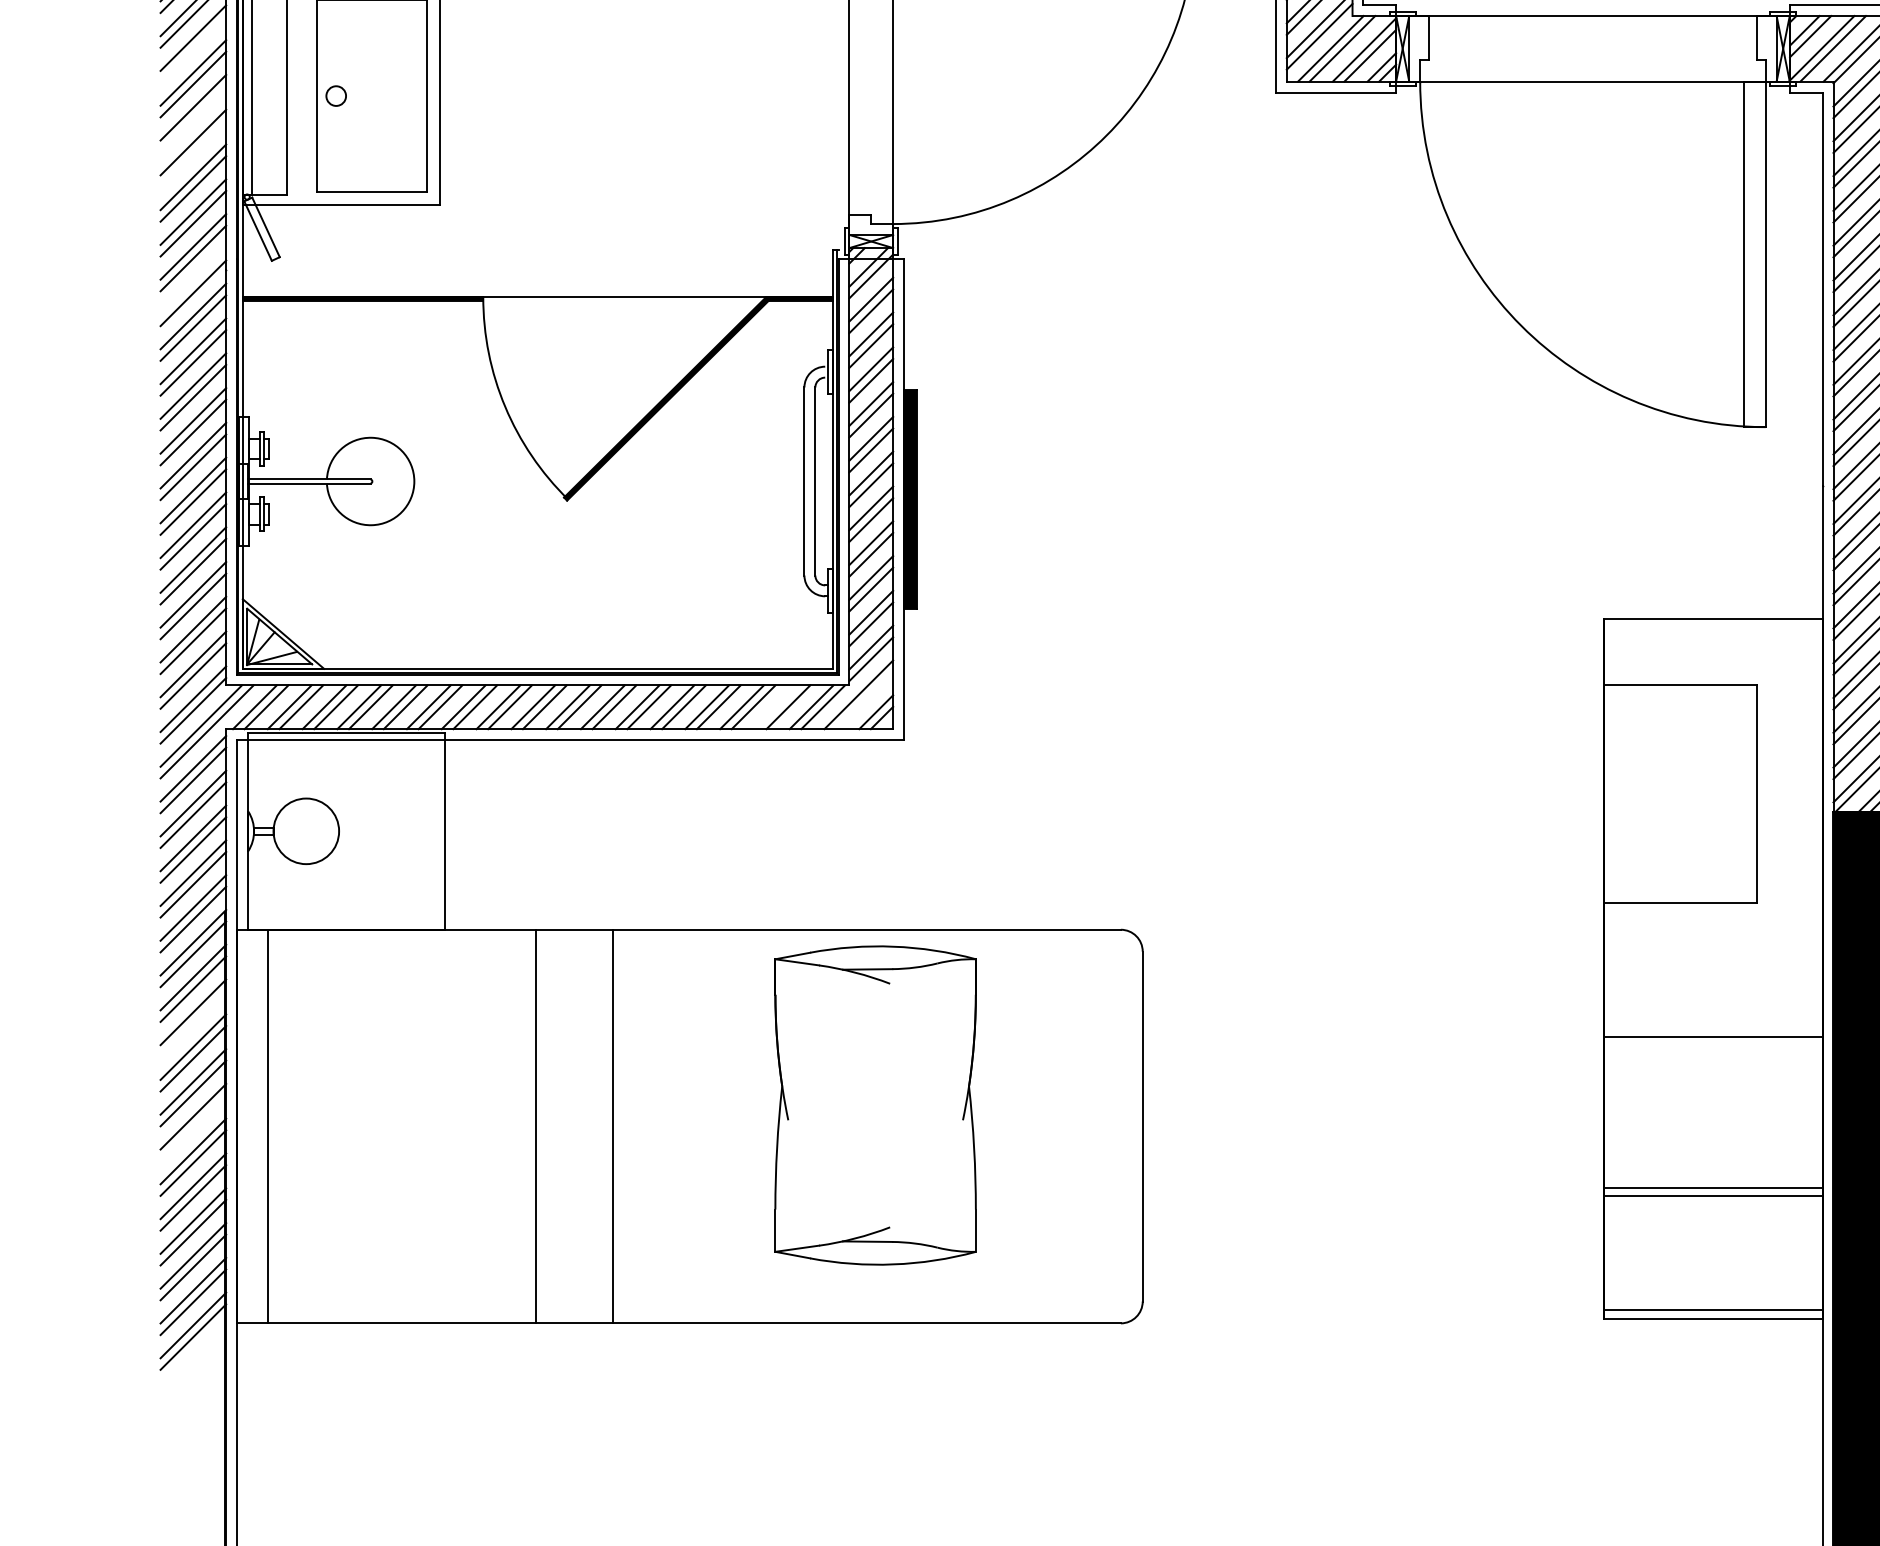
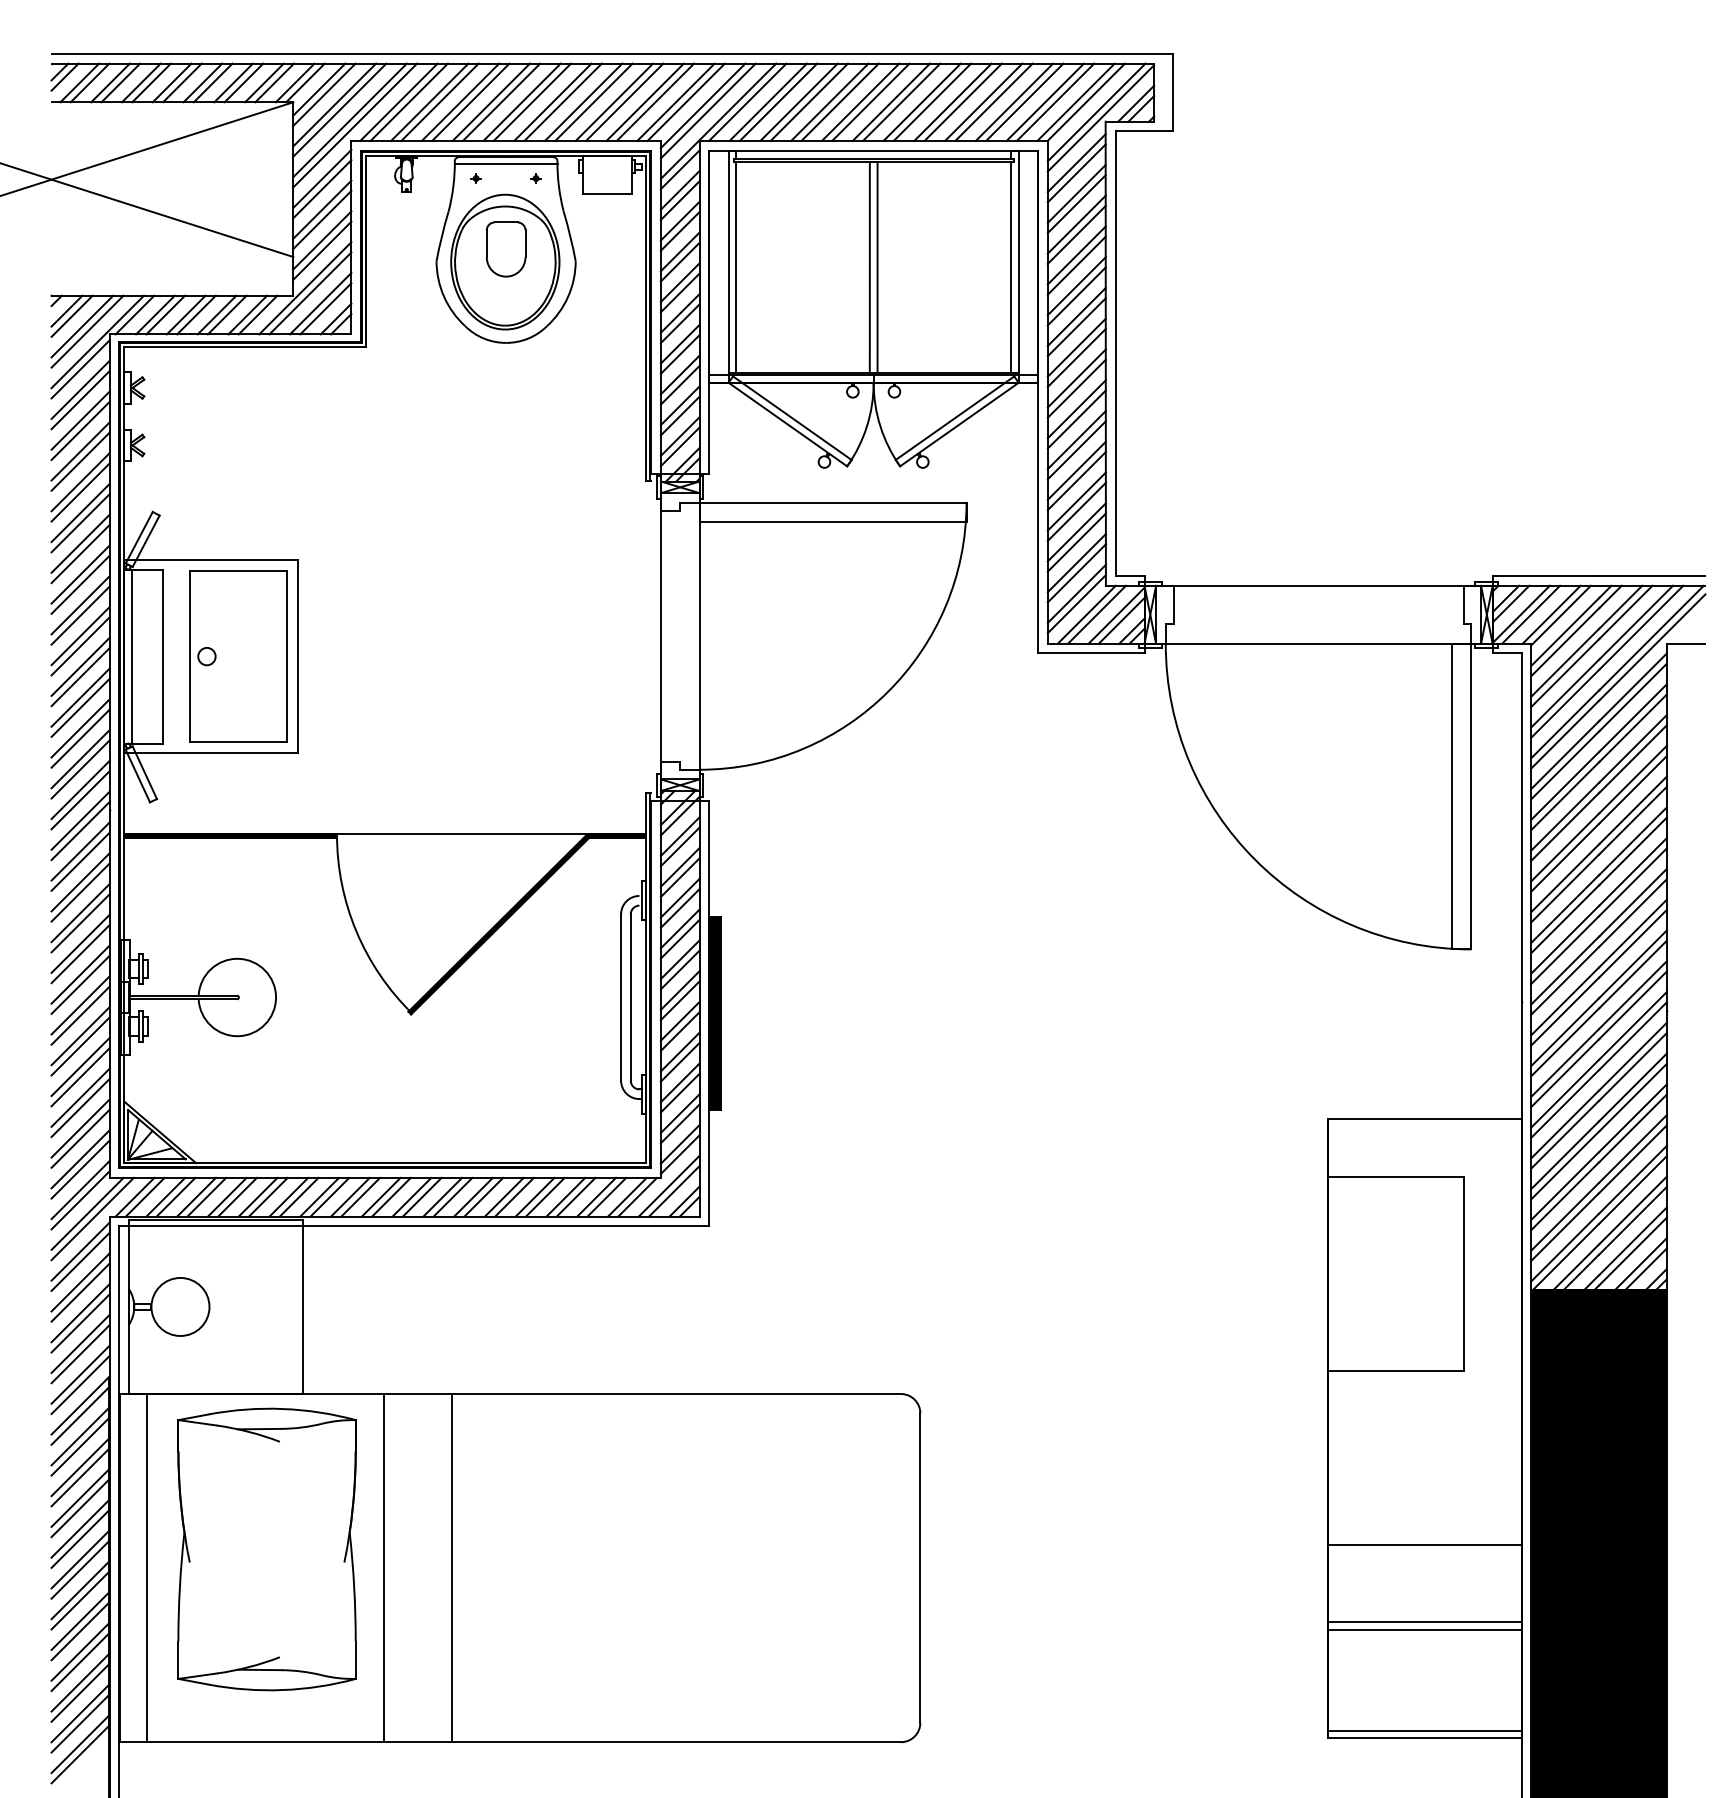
line: (193, 49) -> (80, 615), added
line: (193, 119) -> (80, 677), added
line: (193, 153) -> (80, 707), added
line: (193, 281) -> (80, 820), added
line: (864, 700) -> (674, 1191), added
line: (776, 706) -> (596, 1196), added
line: (193, 1024) -> (80, 1477), added
line: (1712, 1036) -> (1424, 1544), moved
part: (874, 1105) -> (266, 1549), moved
line: (193, 1128) -> (80, 1569), added

